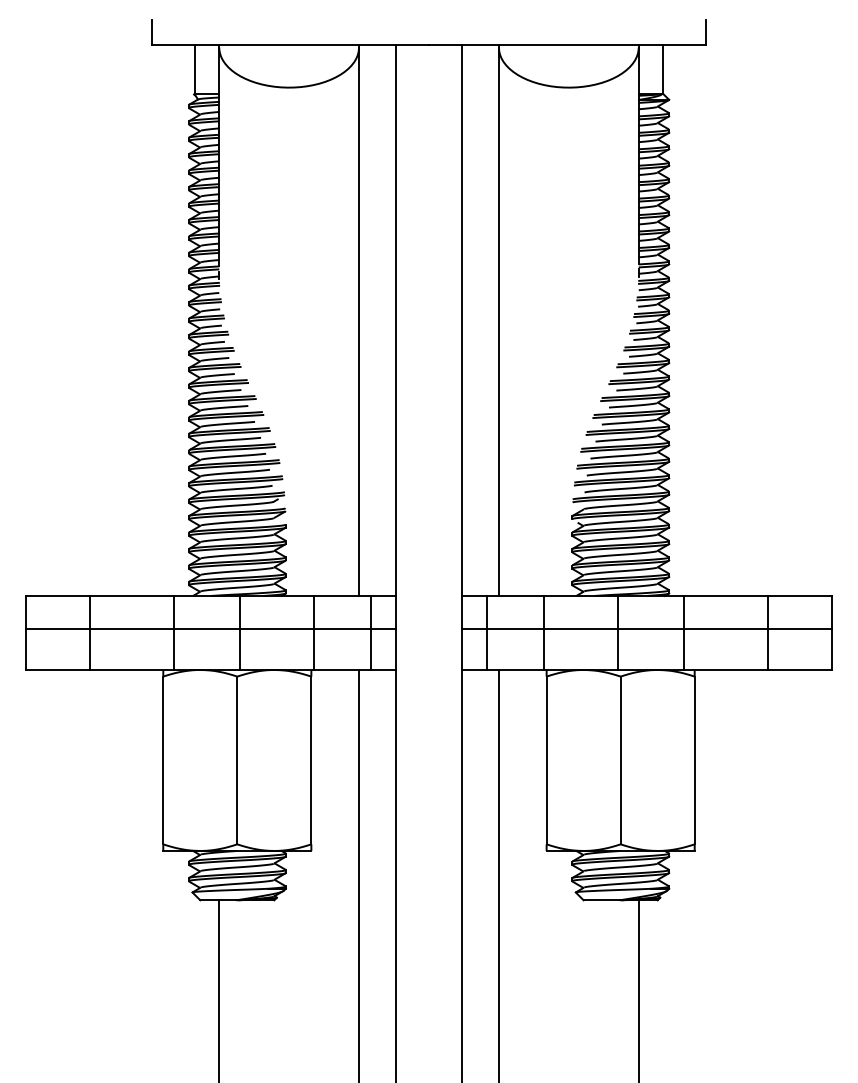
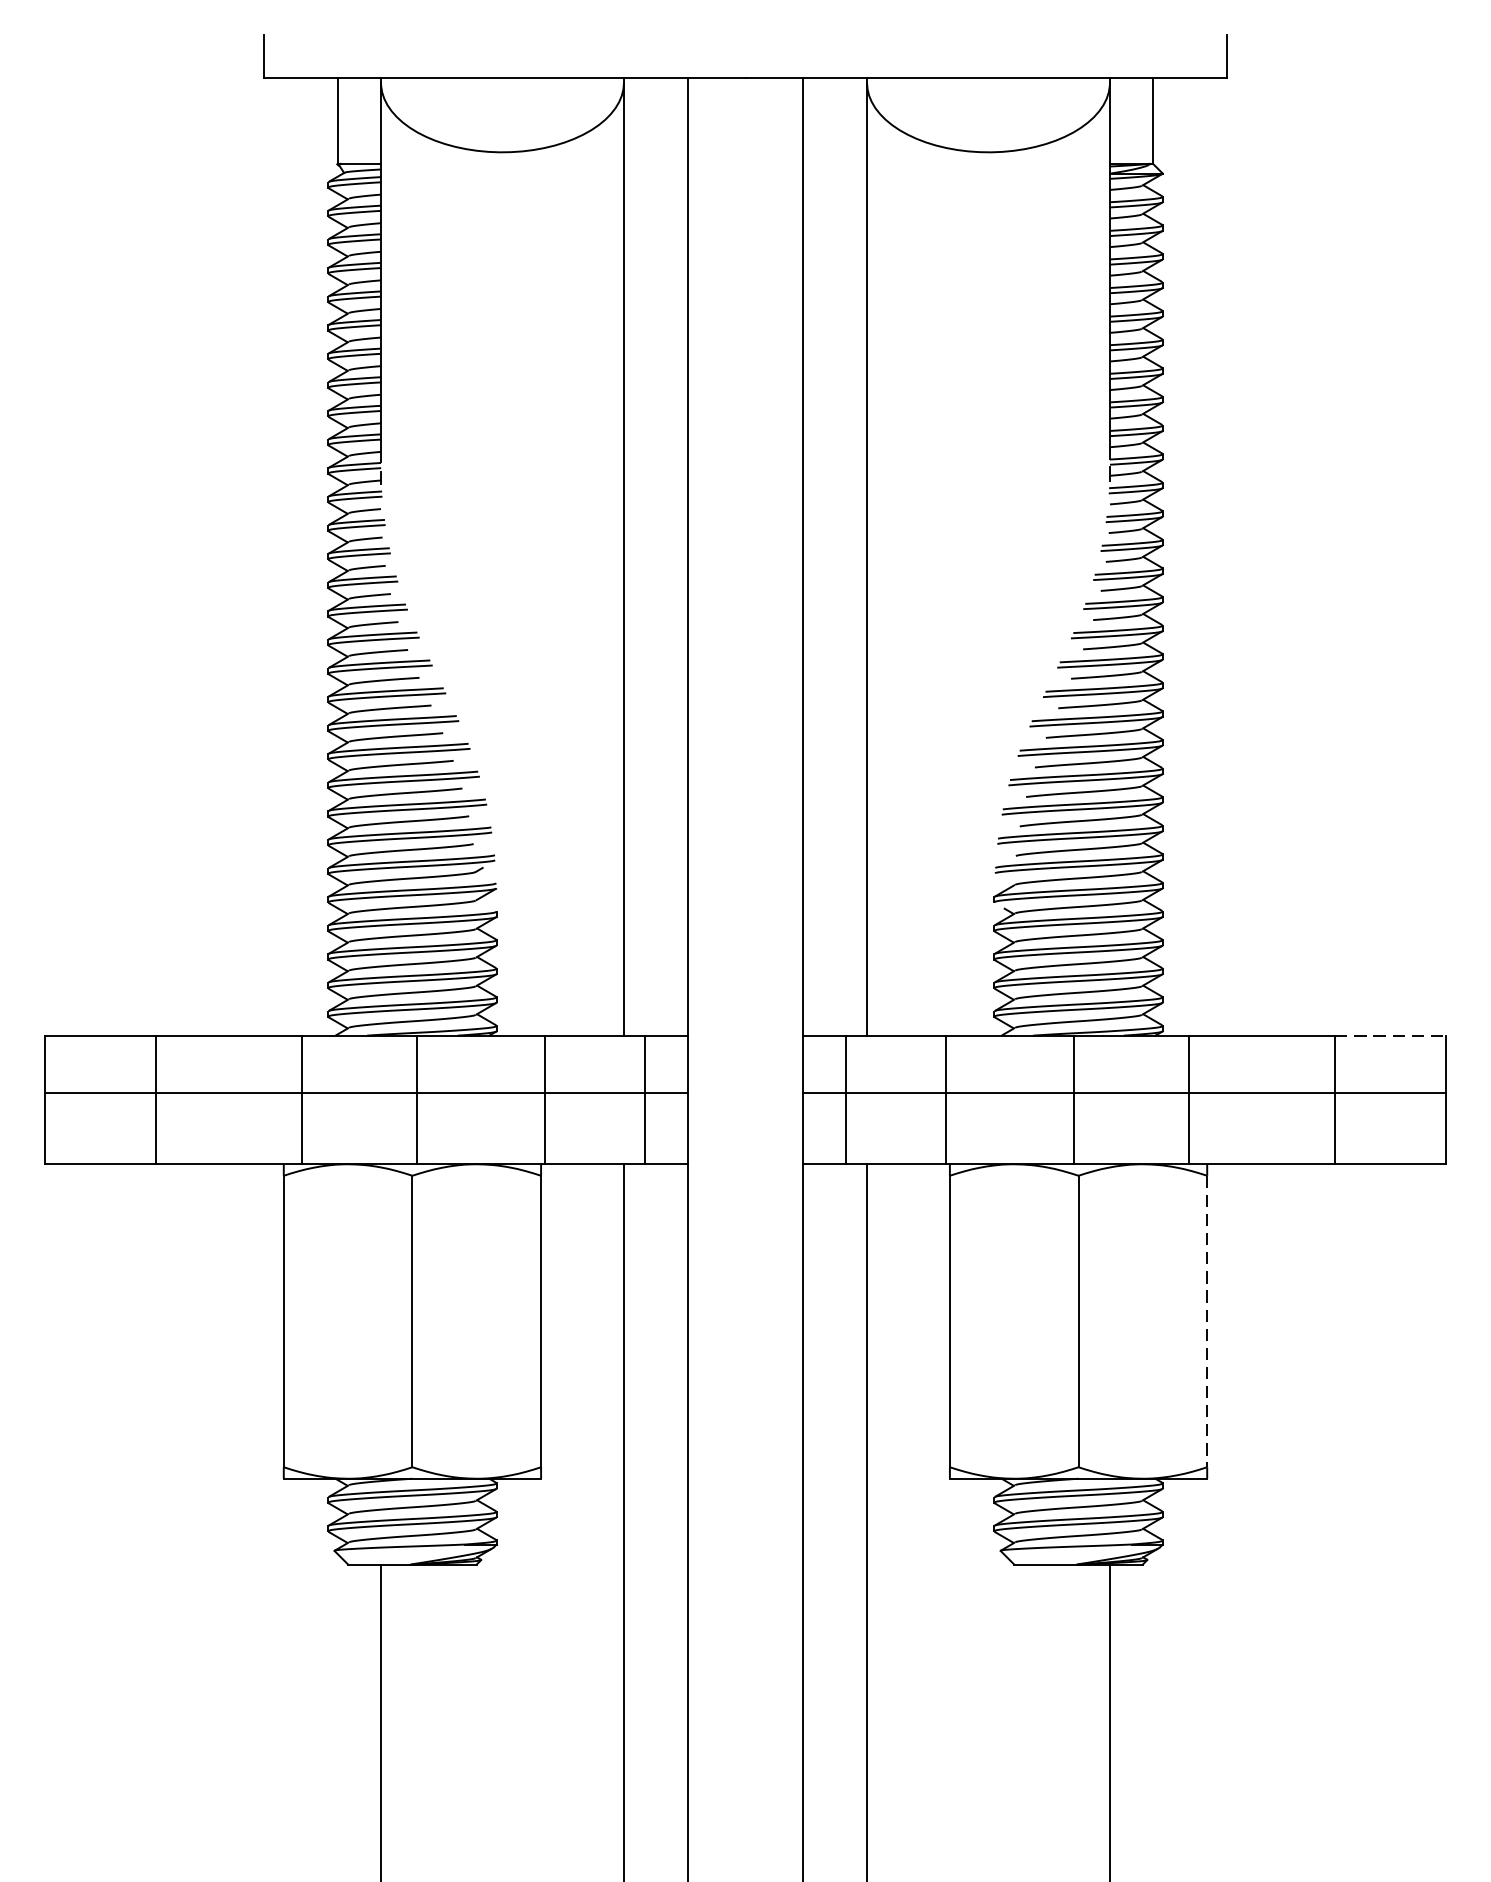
line: (800, 595) -> (1391, 1034), solid -> dashed
line: (694, 760) -> (1206, 1321), solid -> dashed

